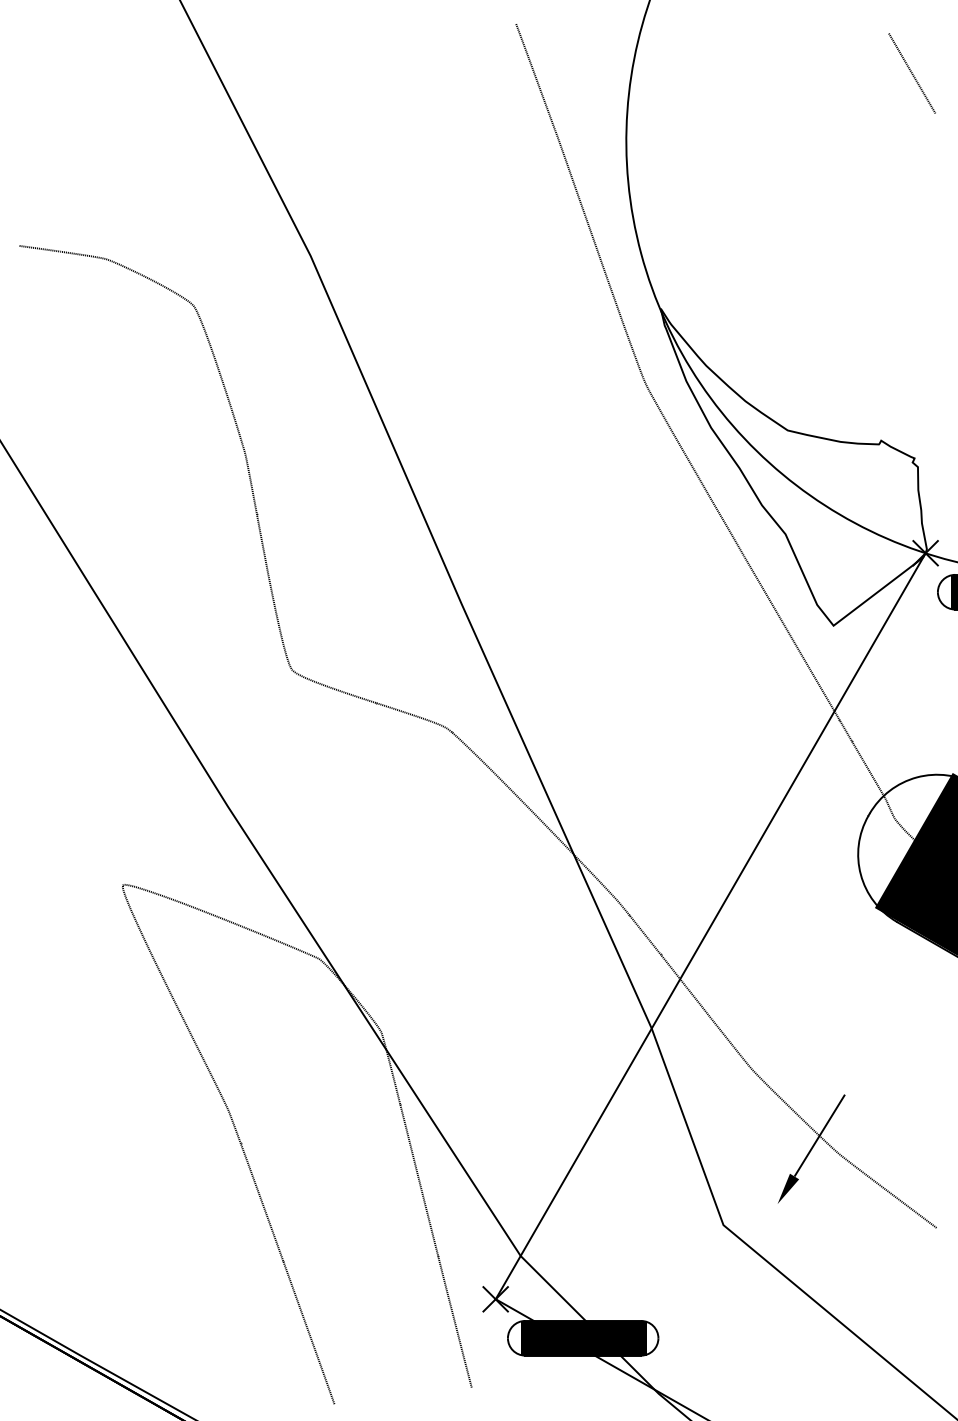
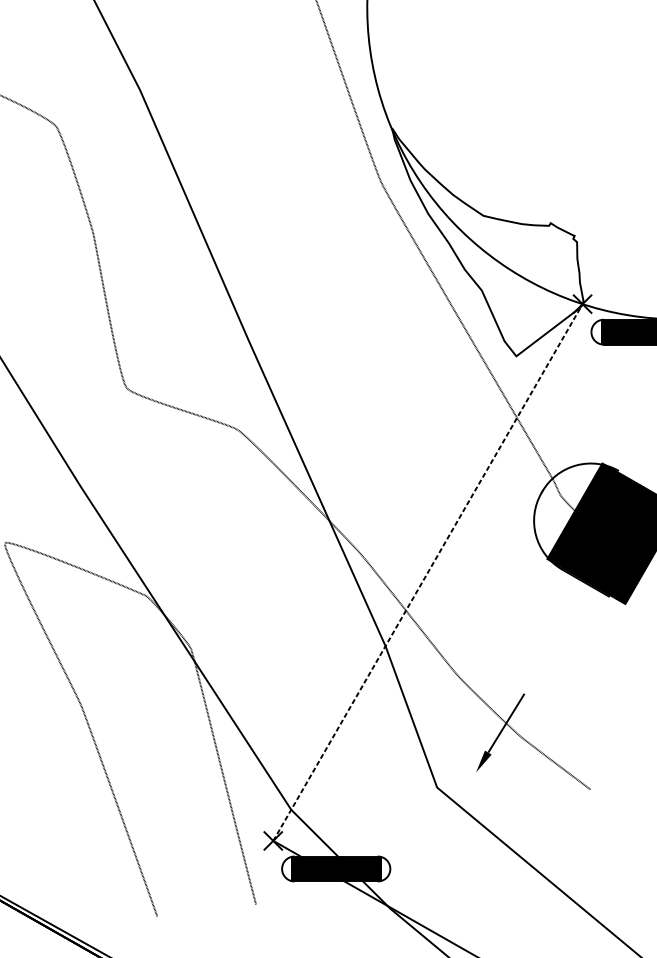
line: (710, 926) -> (427, 572), solid -> dashed

